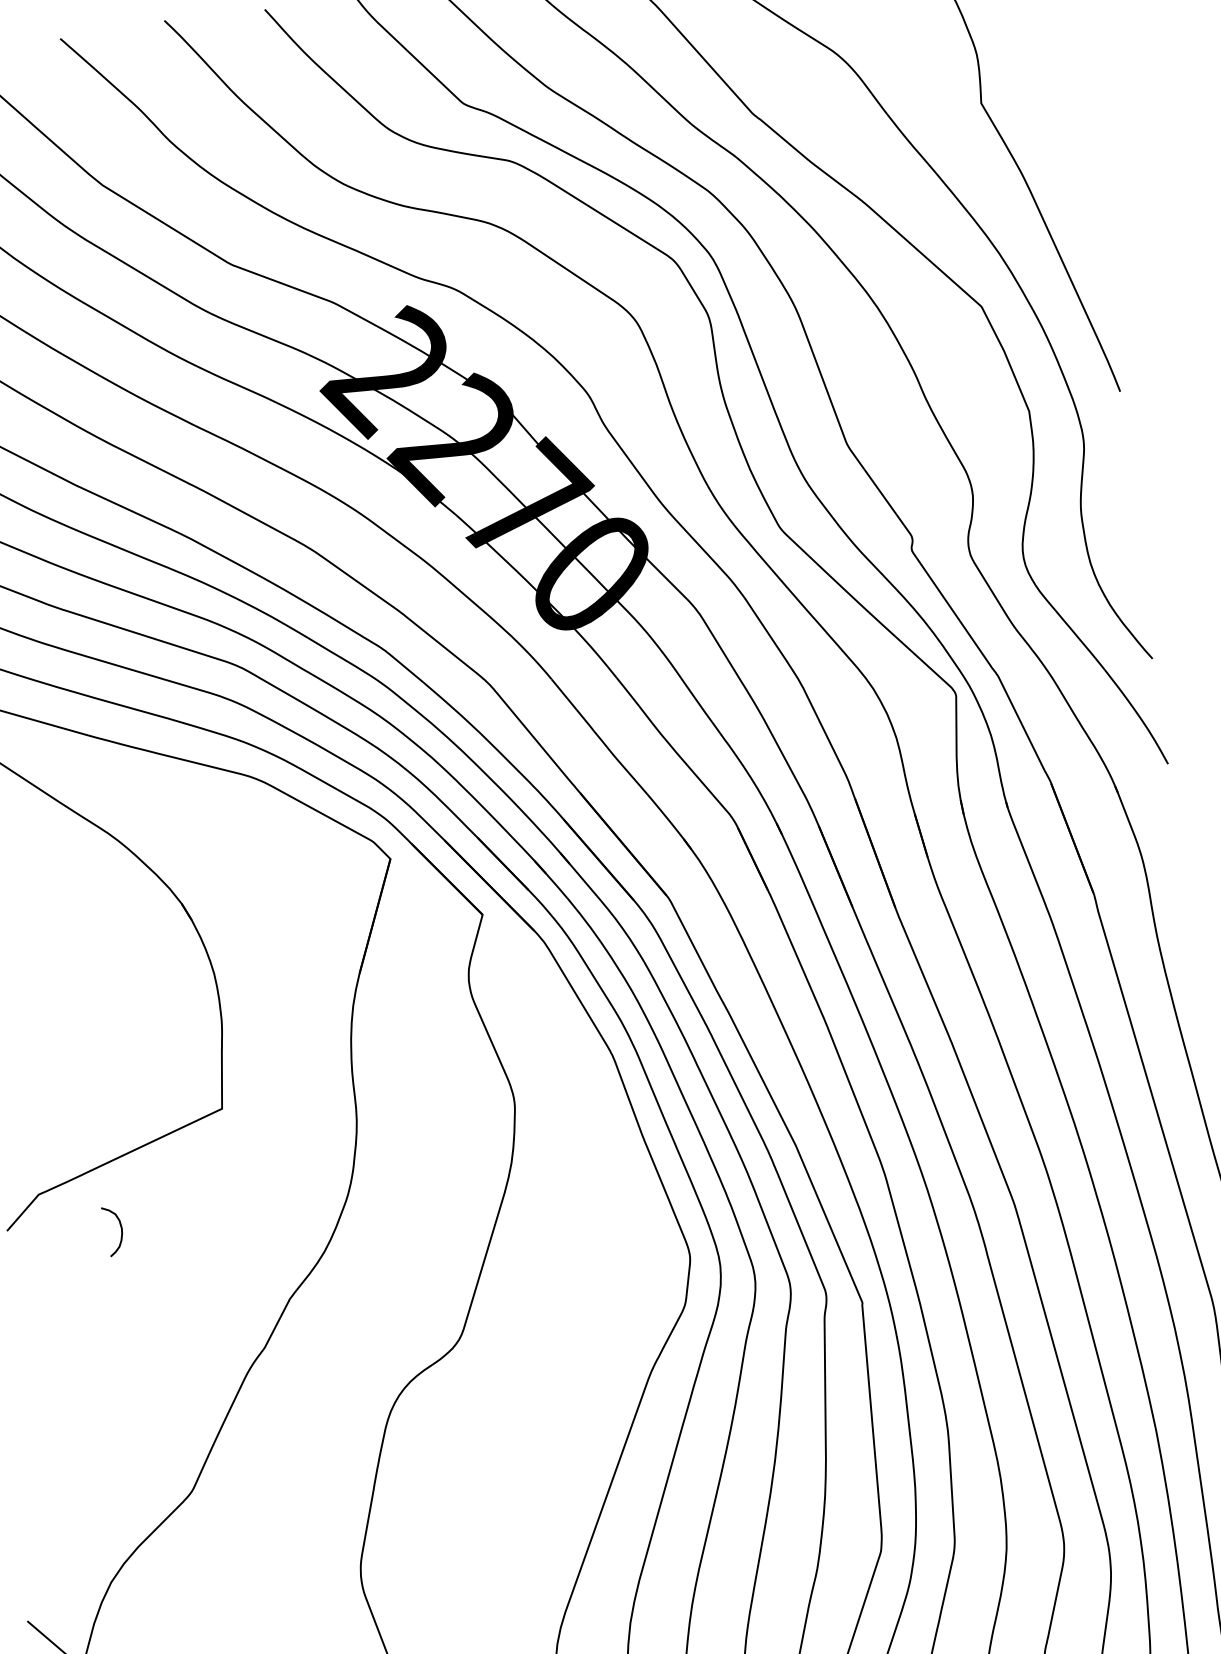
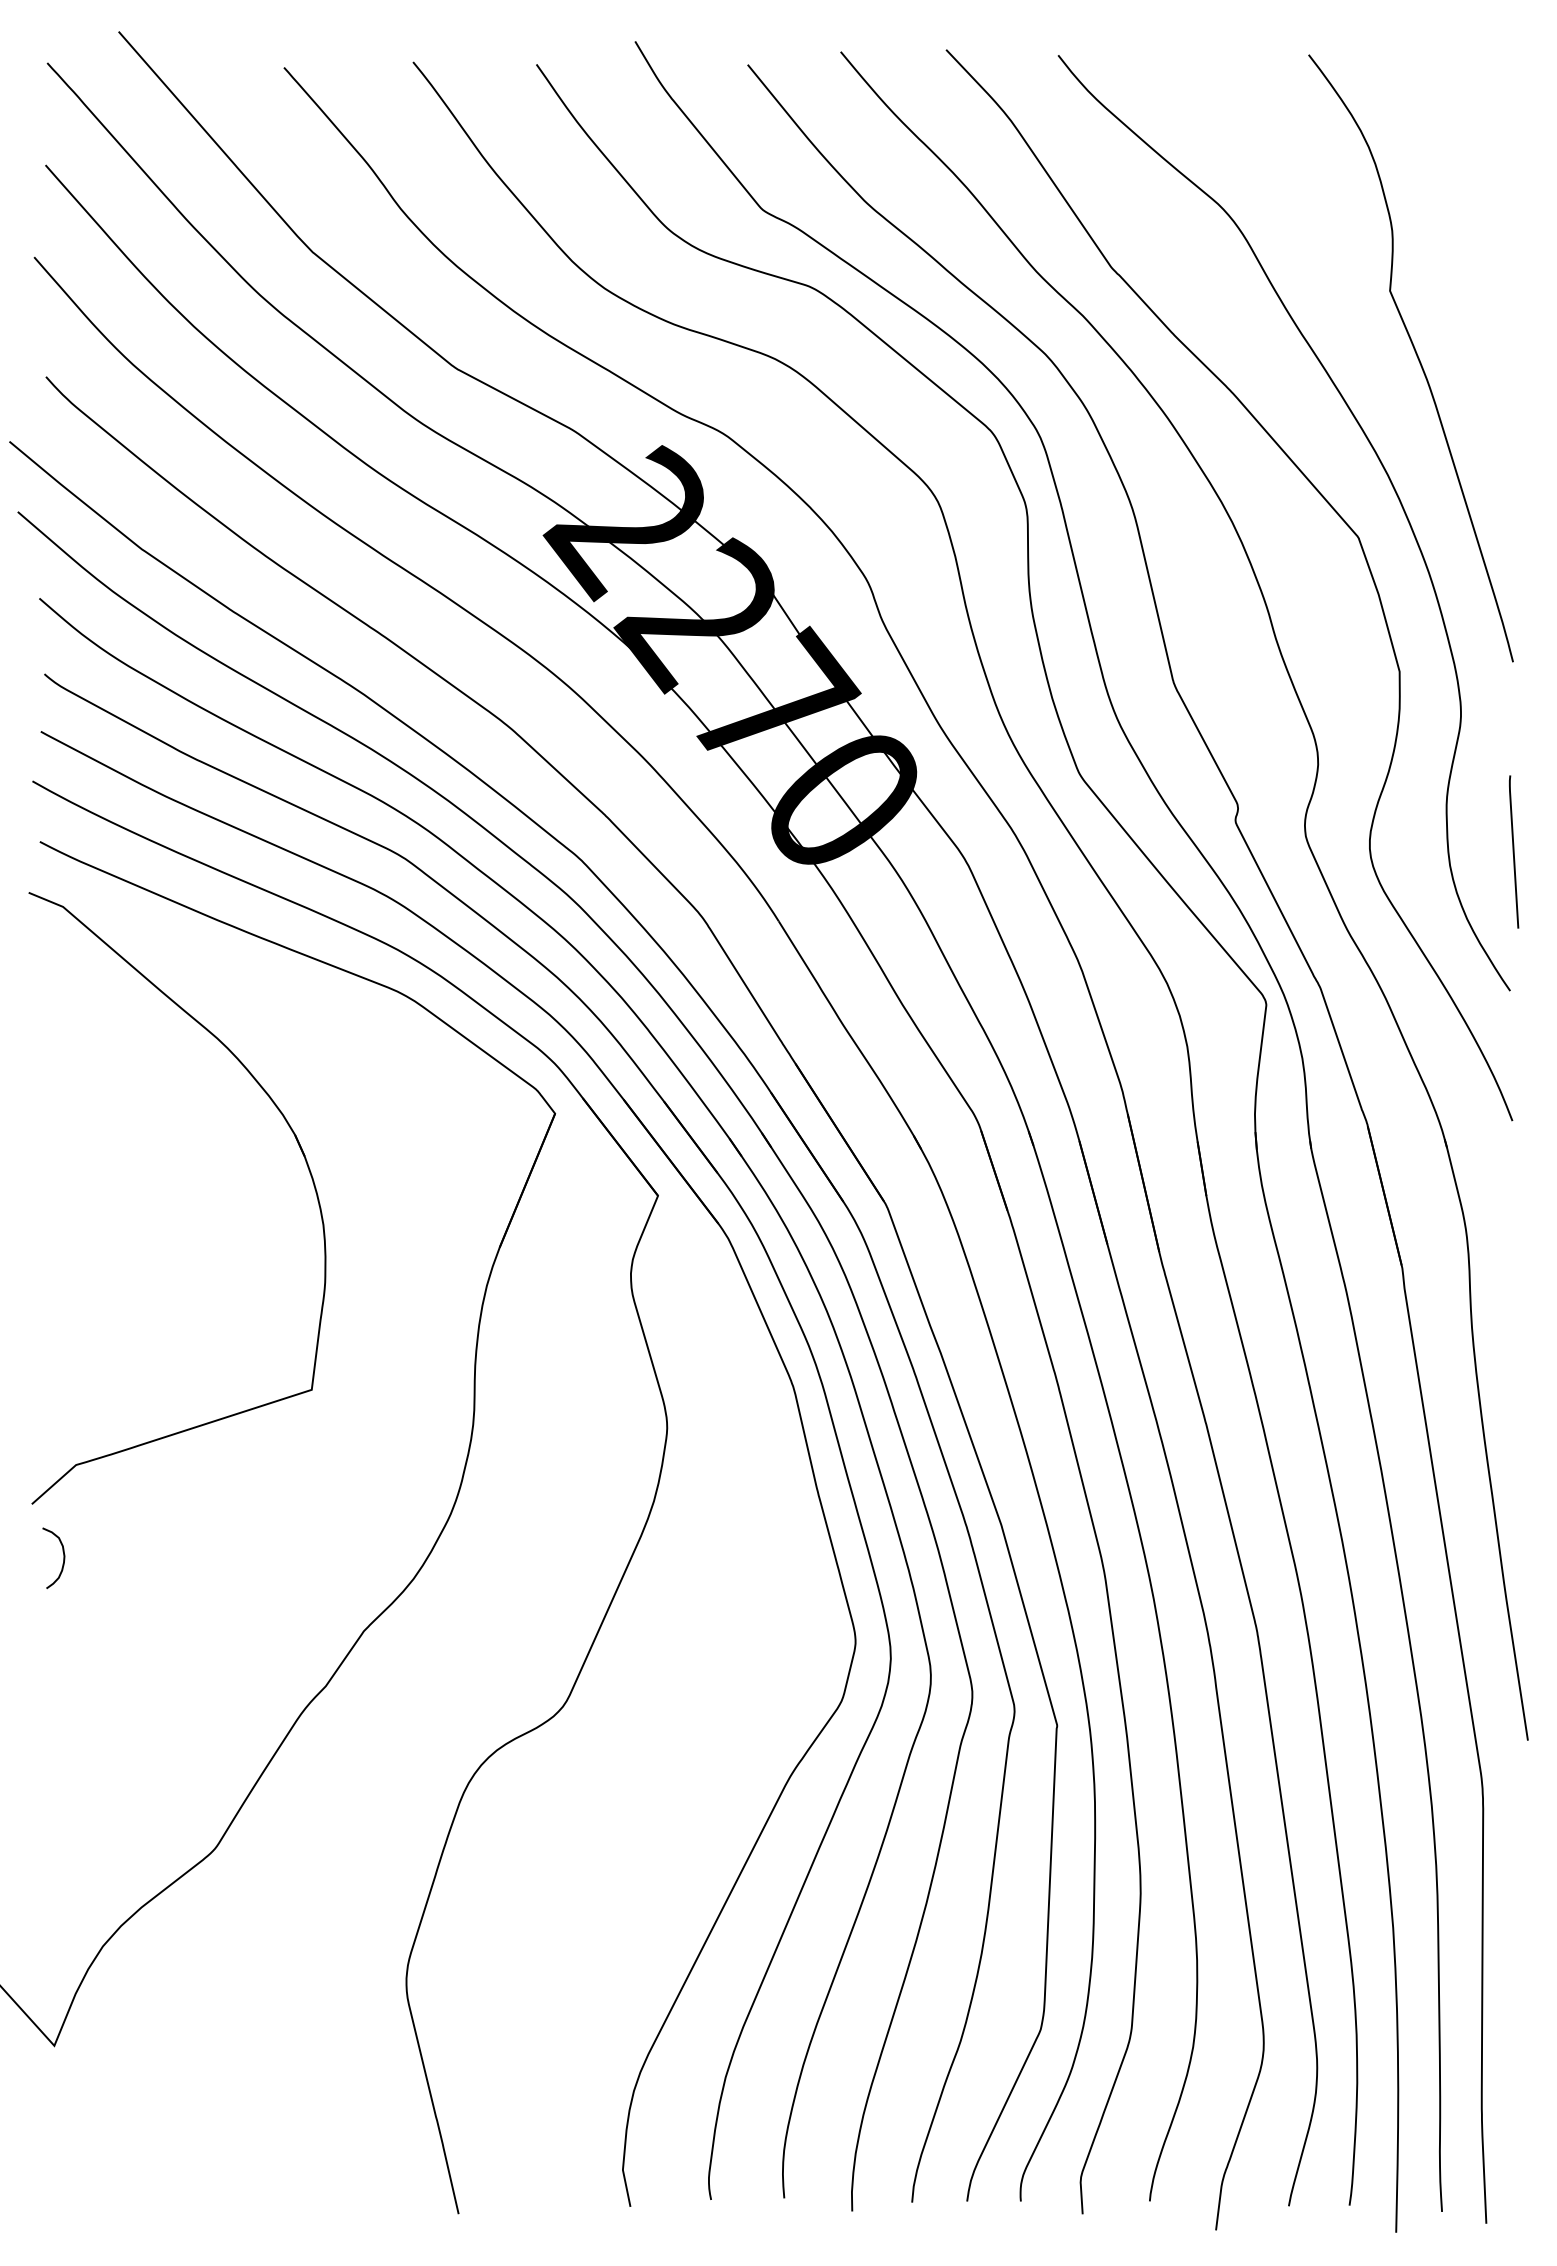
line: (1141, 545) -> (1514, 851), added
curve: (121, 1230) -> (63, 1558), moved

